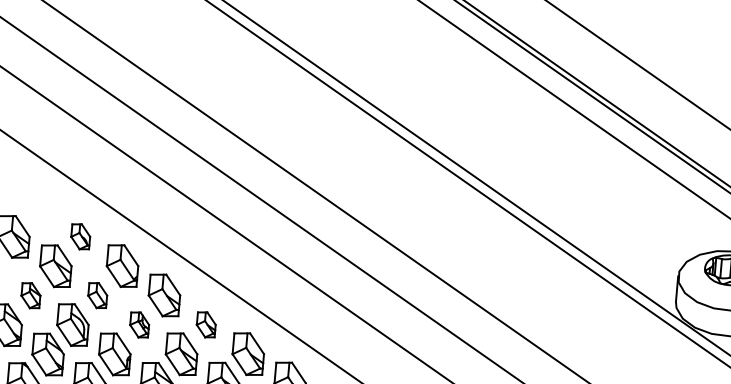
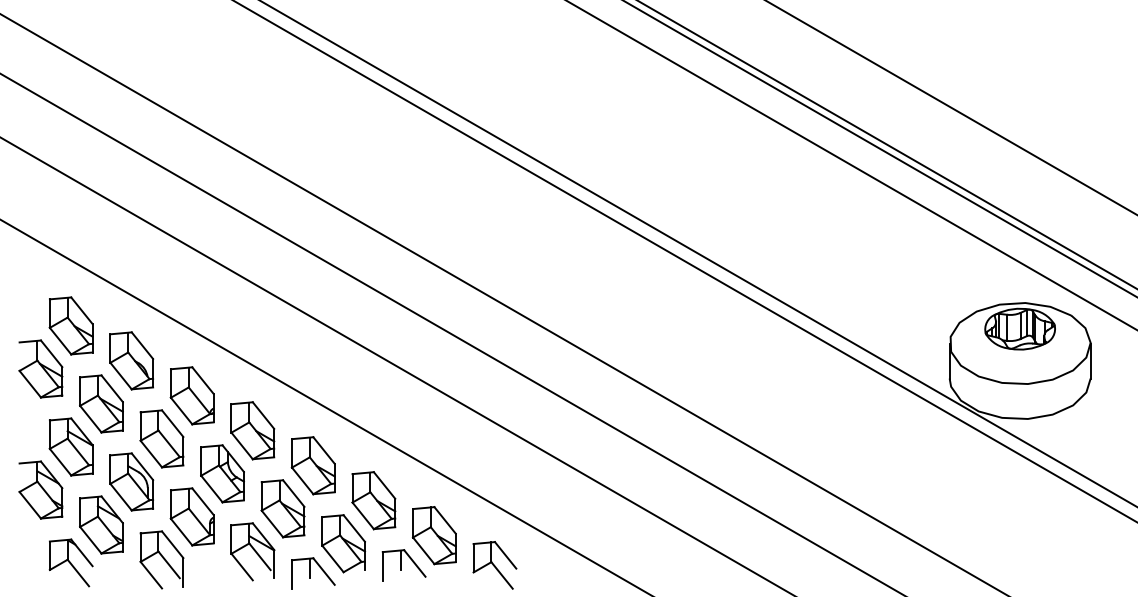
part: (38, 207) -> (70, 325), added
part: (80, 236) -> (131, 360), size x1.67
part: (30, 295) -> (70, 446), size x1.67
part: (97, 295) -> (161, 438), size x1.67
part: (139, 324) -> (222, 473), size x1.67
part: (205, 324) -> (312, 465), size x1.67

